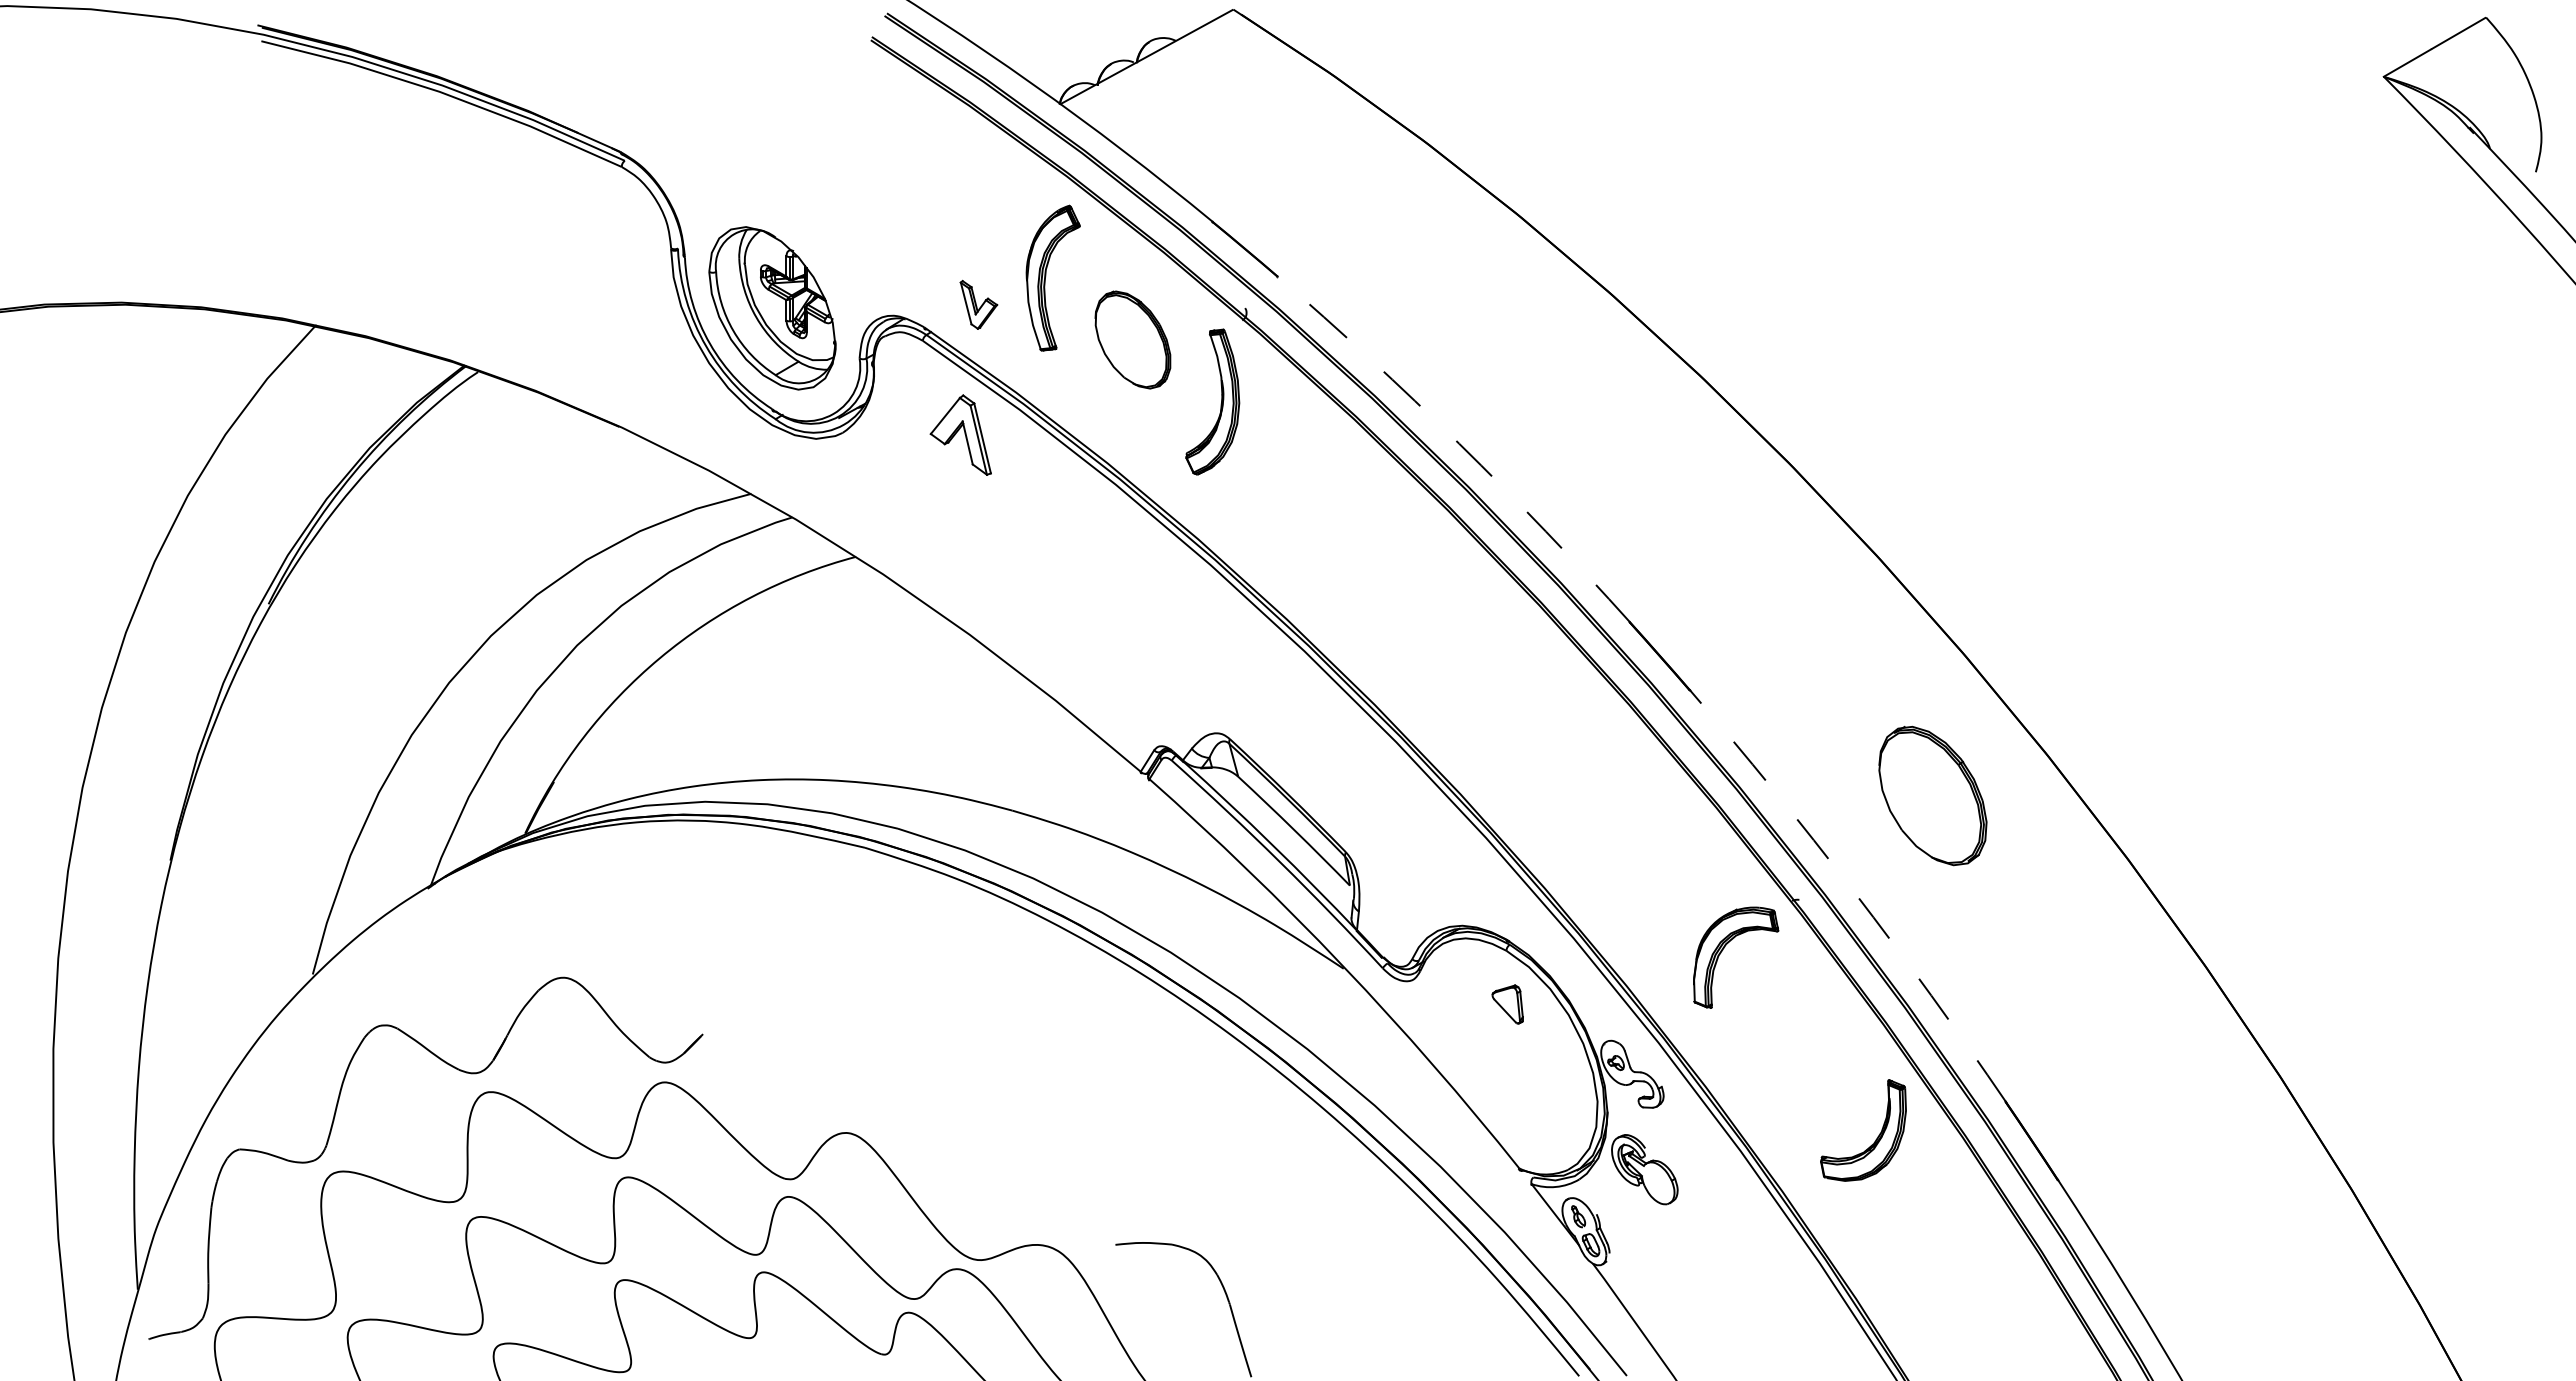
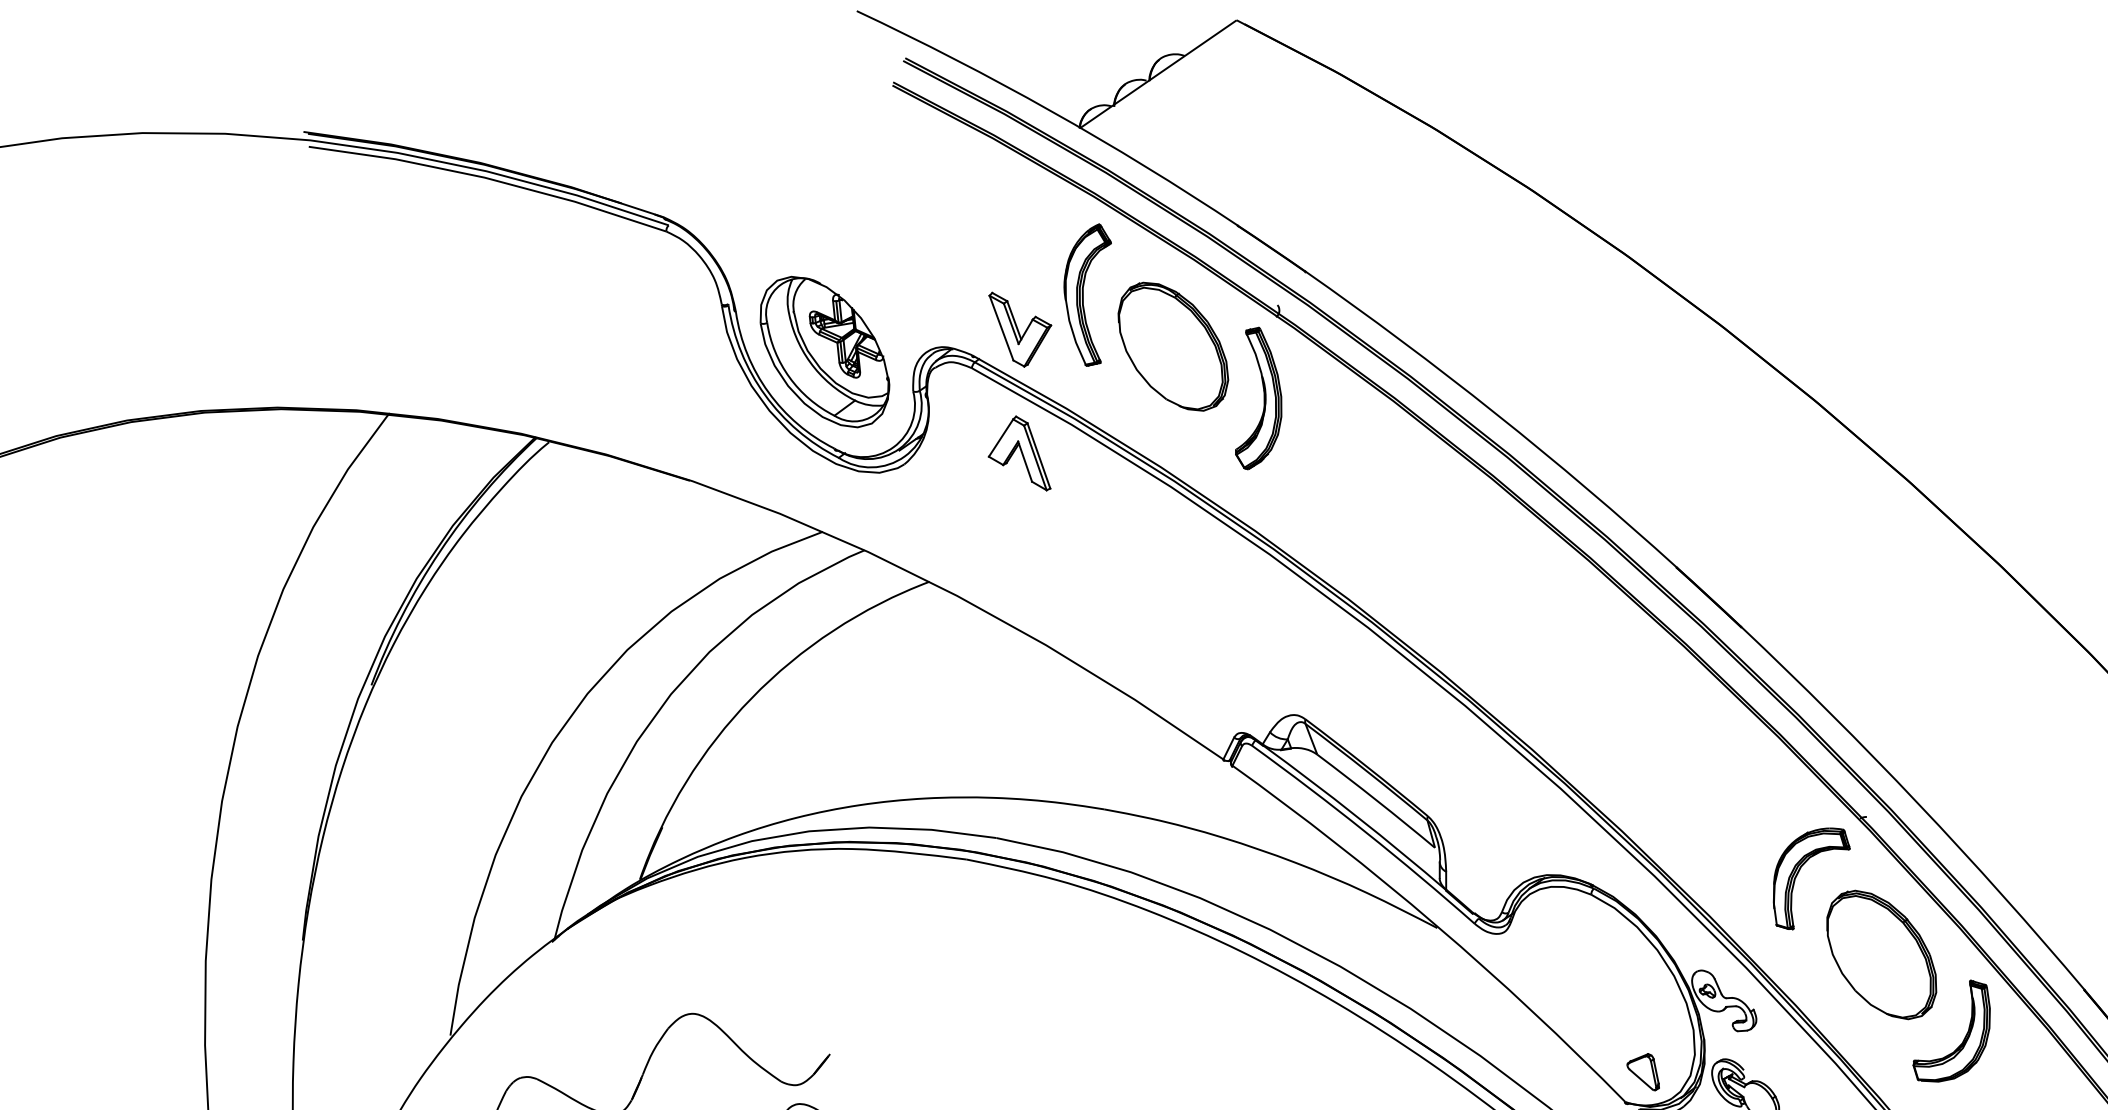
part: (978, 304) -> (1021, 327), size x1.67
part: (1132, 339) -> (1172, 346), size x1.43
arc: (1459, 443) -> (1496, 413), dashed -> solid
part: (1932, 795) -> (1881, 954), moved
arc: (1853, 891) -> (1917, 803), dashed -> solid
part: (1507, 1004) -> (1642, 1073), moved

